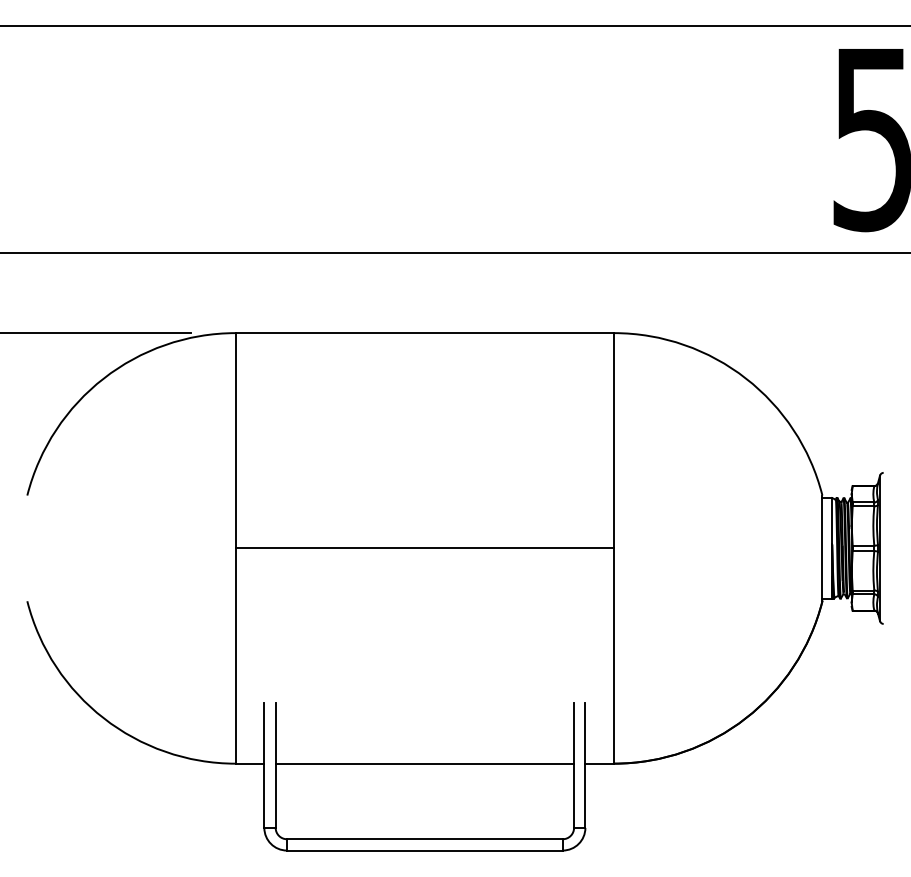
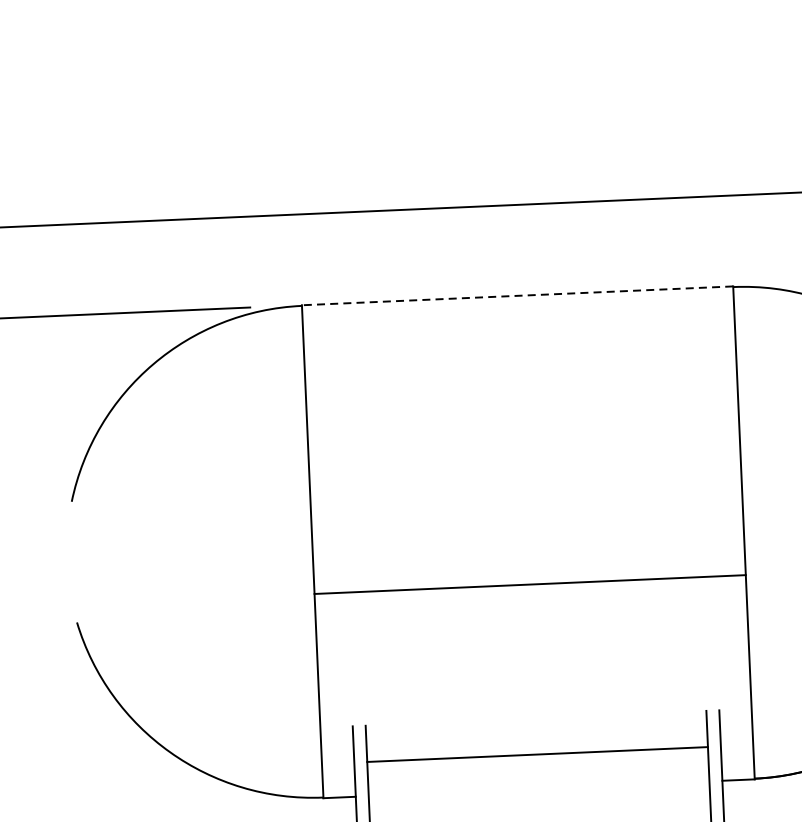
line: (424, 332) -> (517, 295), solid -> dashed
line: (424, 548) -> (529, 584), moved
line: (424, 764) -> (537, 754), moved

